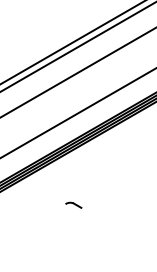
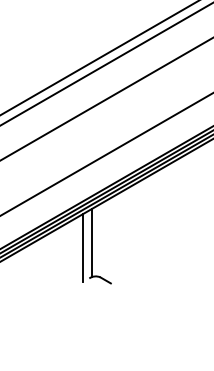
line: (67, 178) -> (91, 243), added
line: (61, 182) -> (83, 248), added

